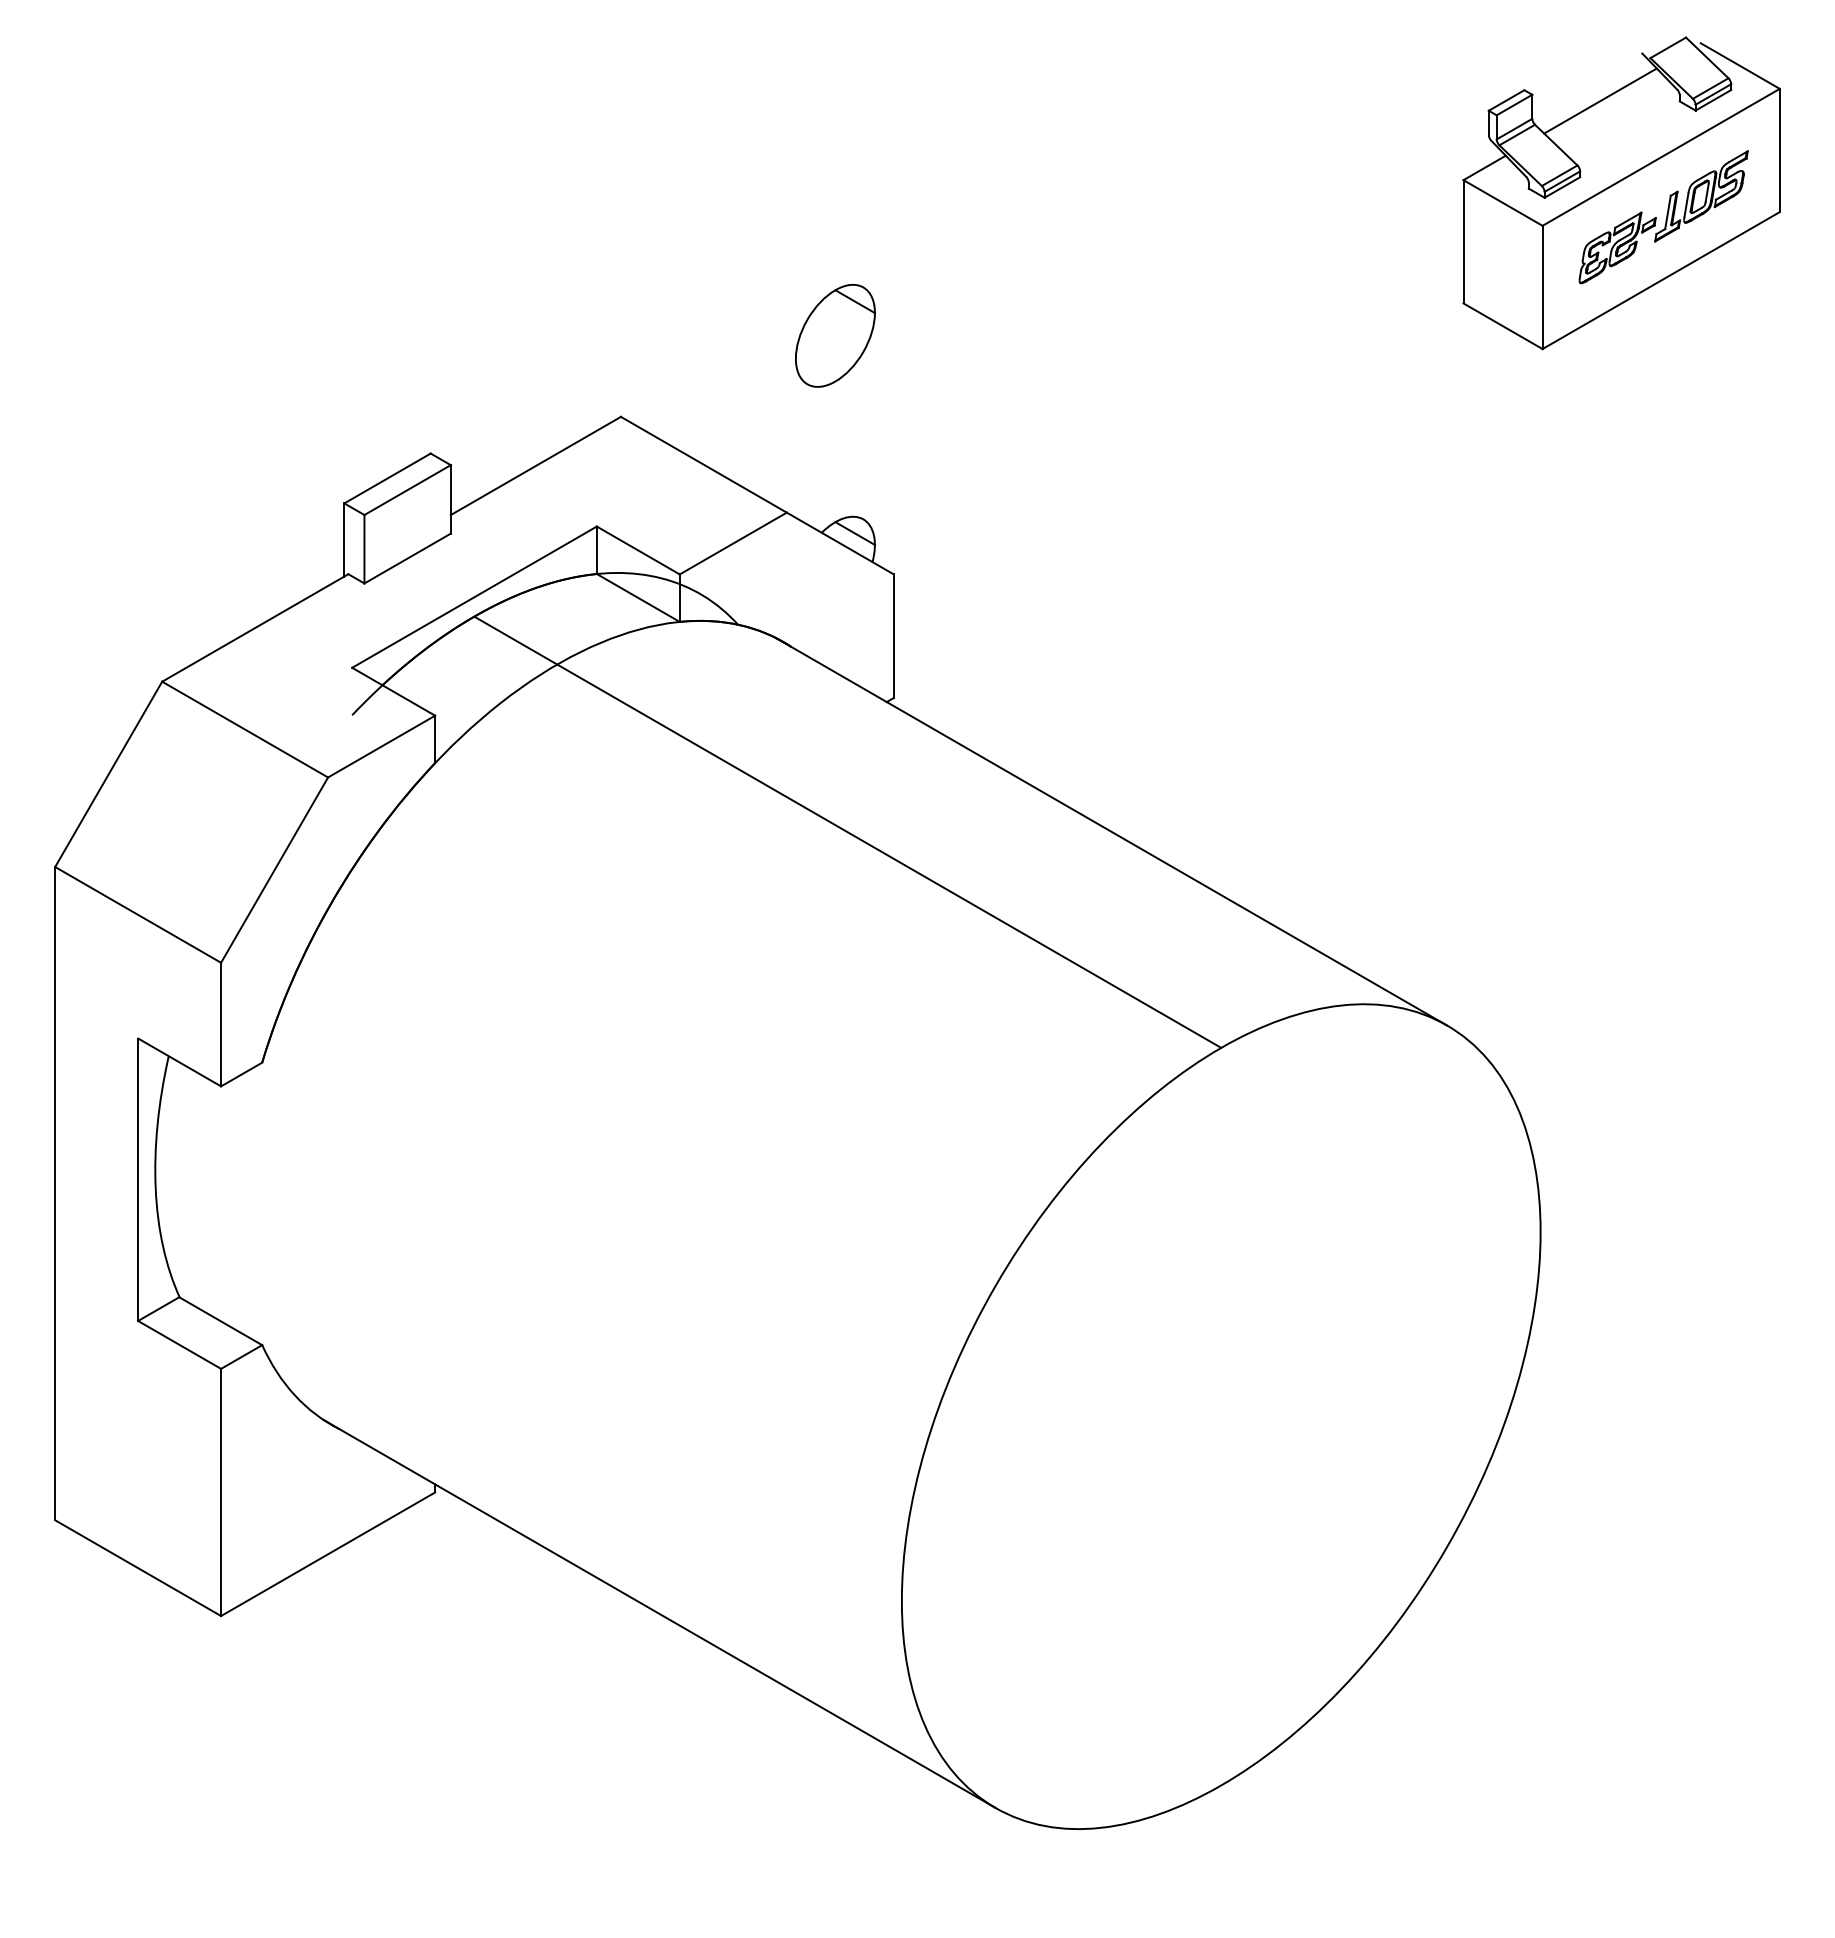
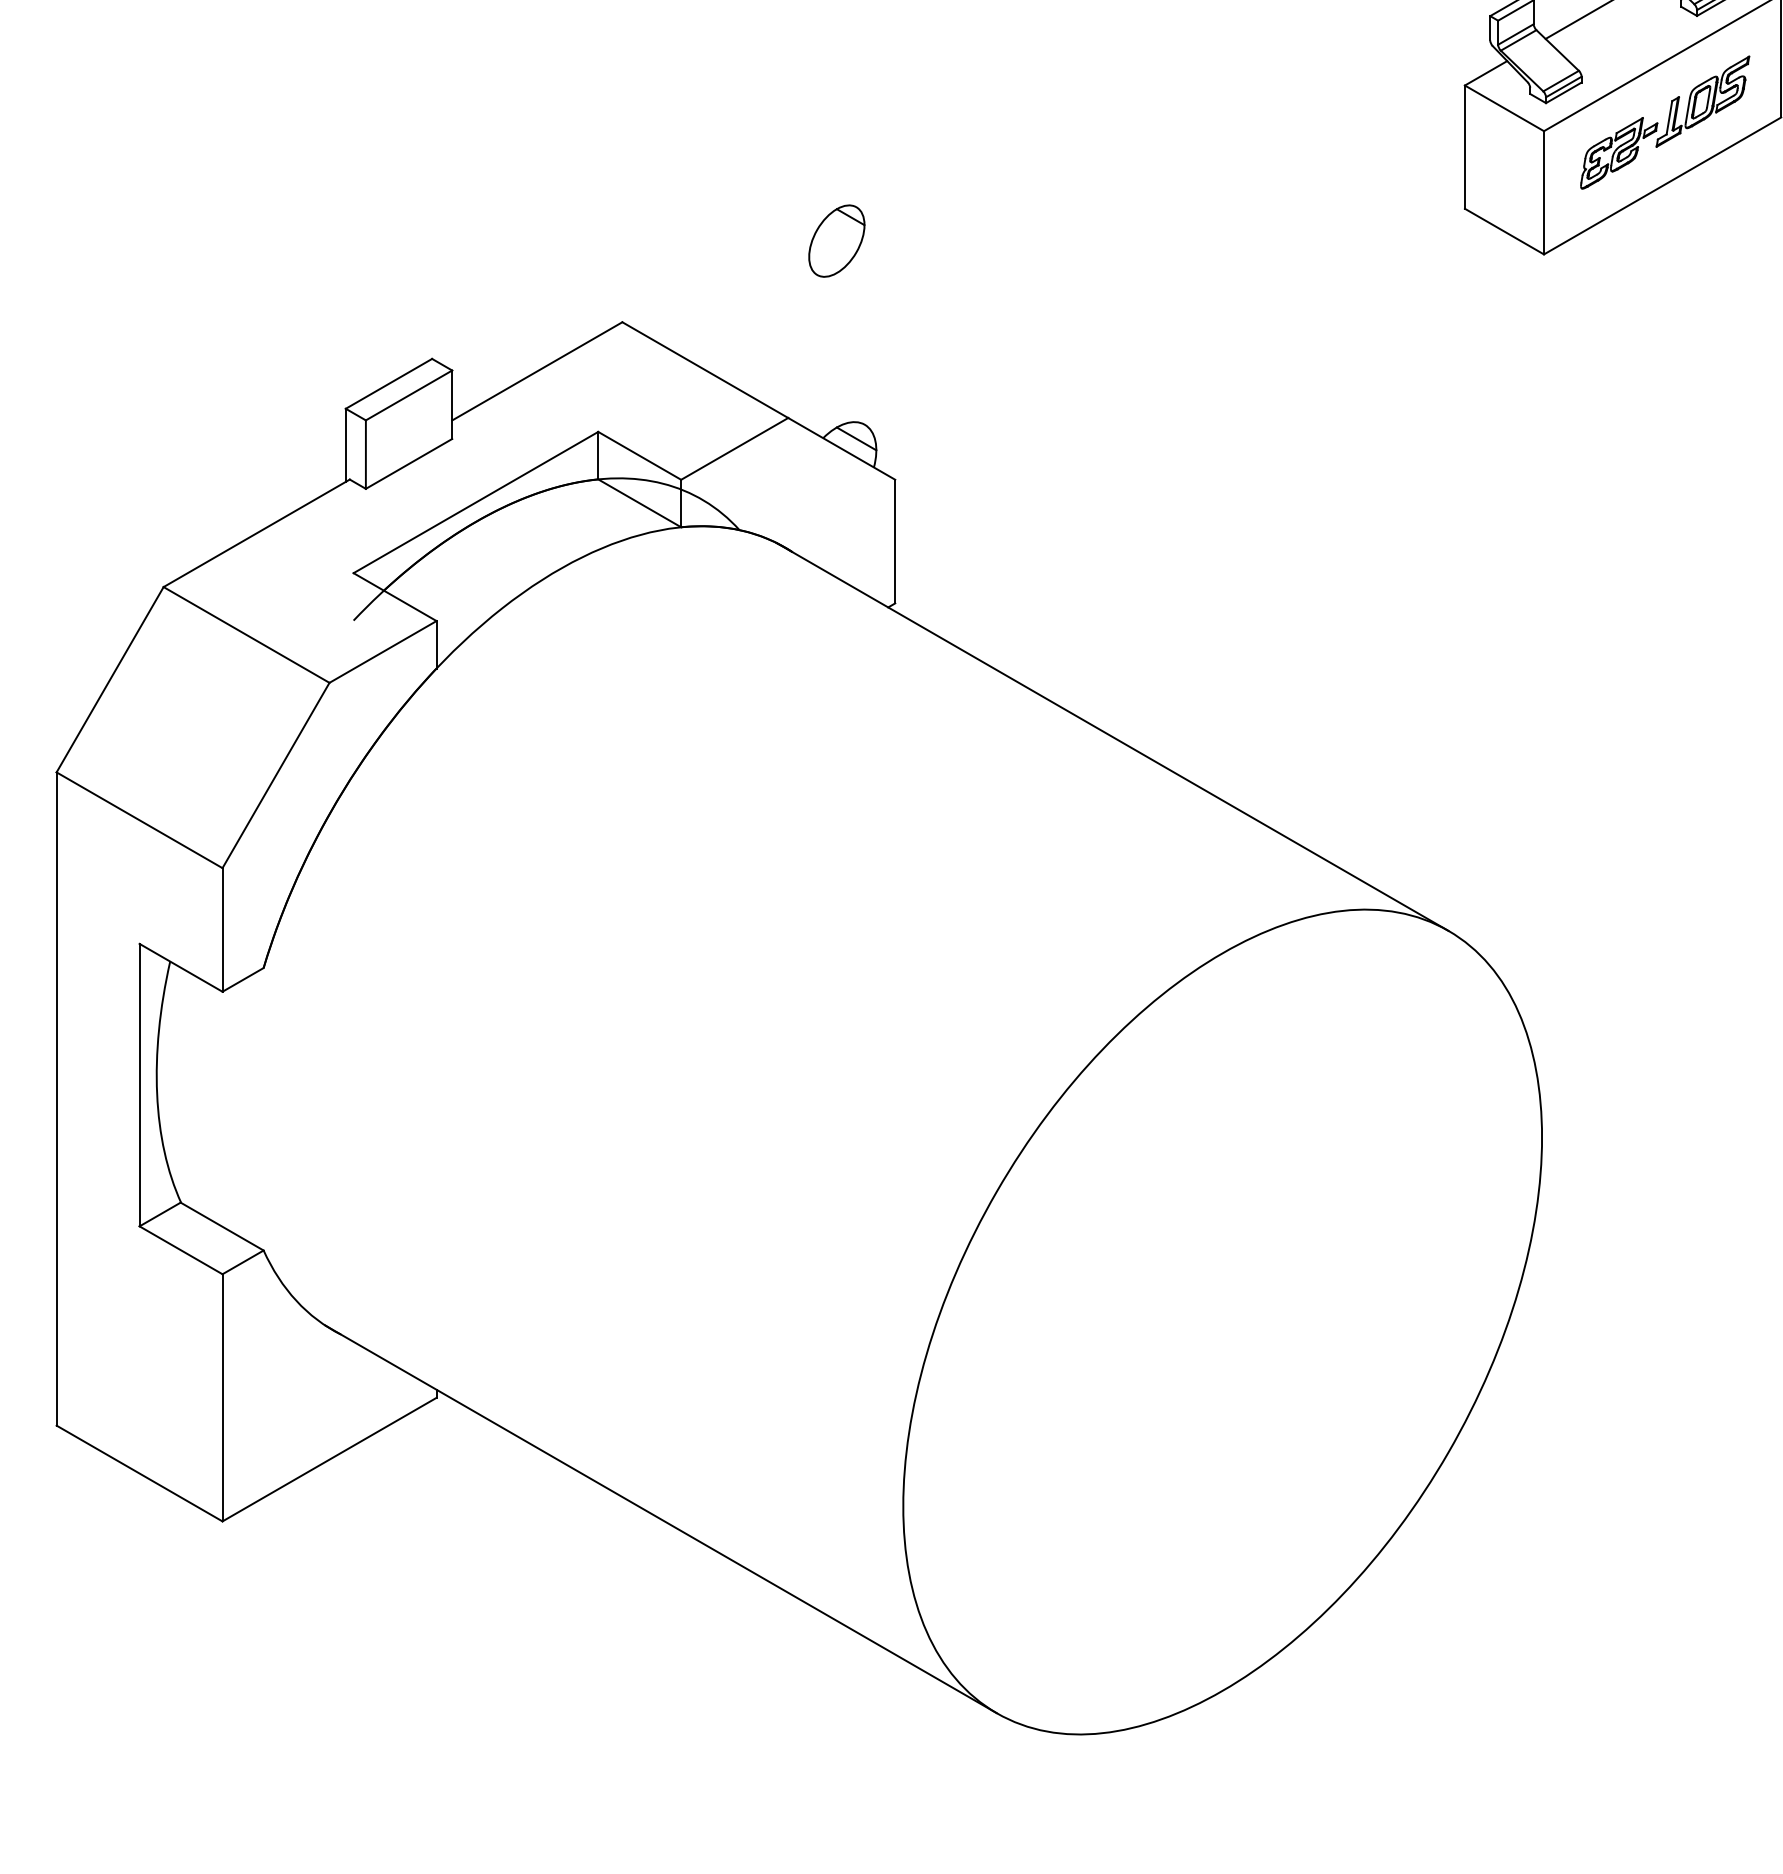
part: (835, 335) -> (836, 240), size x0.7
line: (847, 831) -> (848, 736), removed

